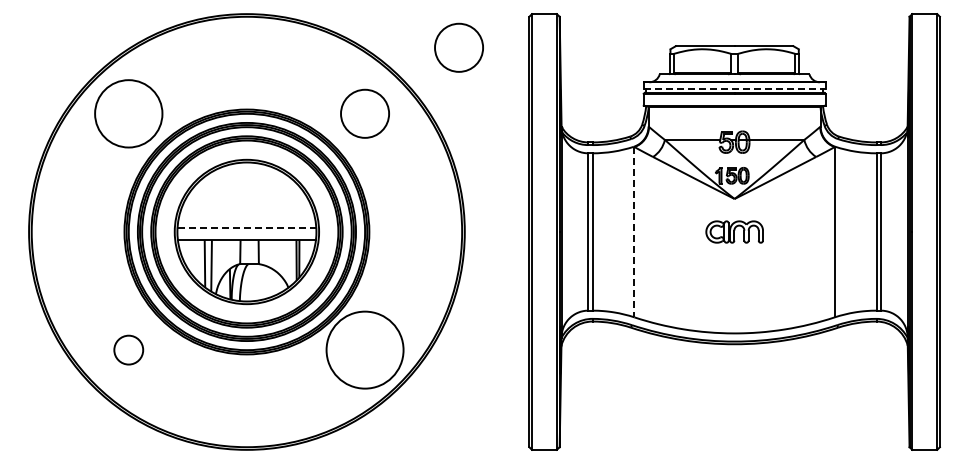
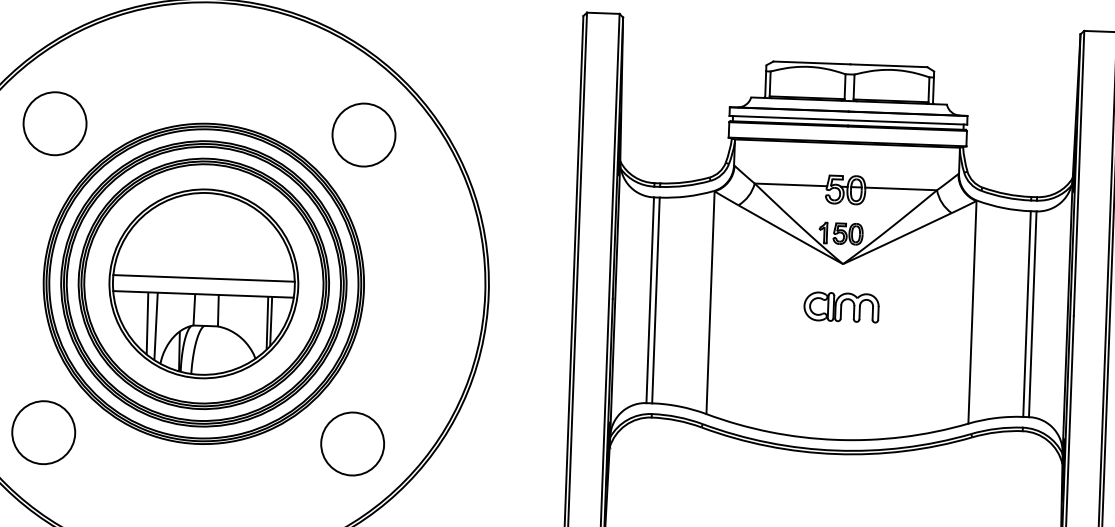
circle: (458, 47) -> (489, 52), removed
line: (734, 88) -> (848, 119), dashed -> solid
circle: (128, 113) -> (54, 123), size x0.71
line: (247, 227) -> (204, 278), dashed -> solid
line: (634, 232) -> (710, 303), dashed -> solid
circle: (128, 350) -> (43, 433), size x1.67
circle: (365, 350) -> (353, 444), size x0.62

